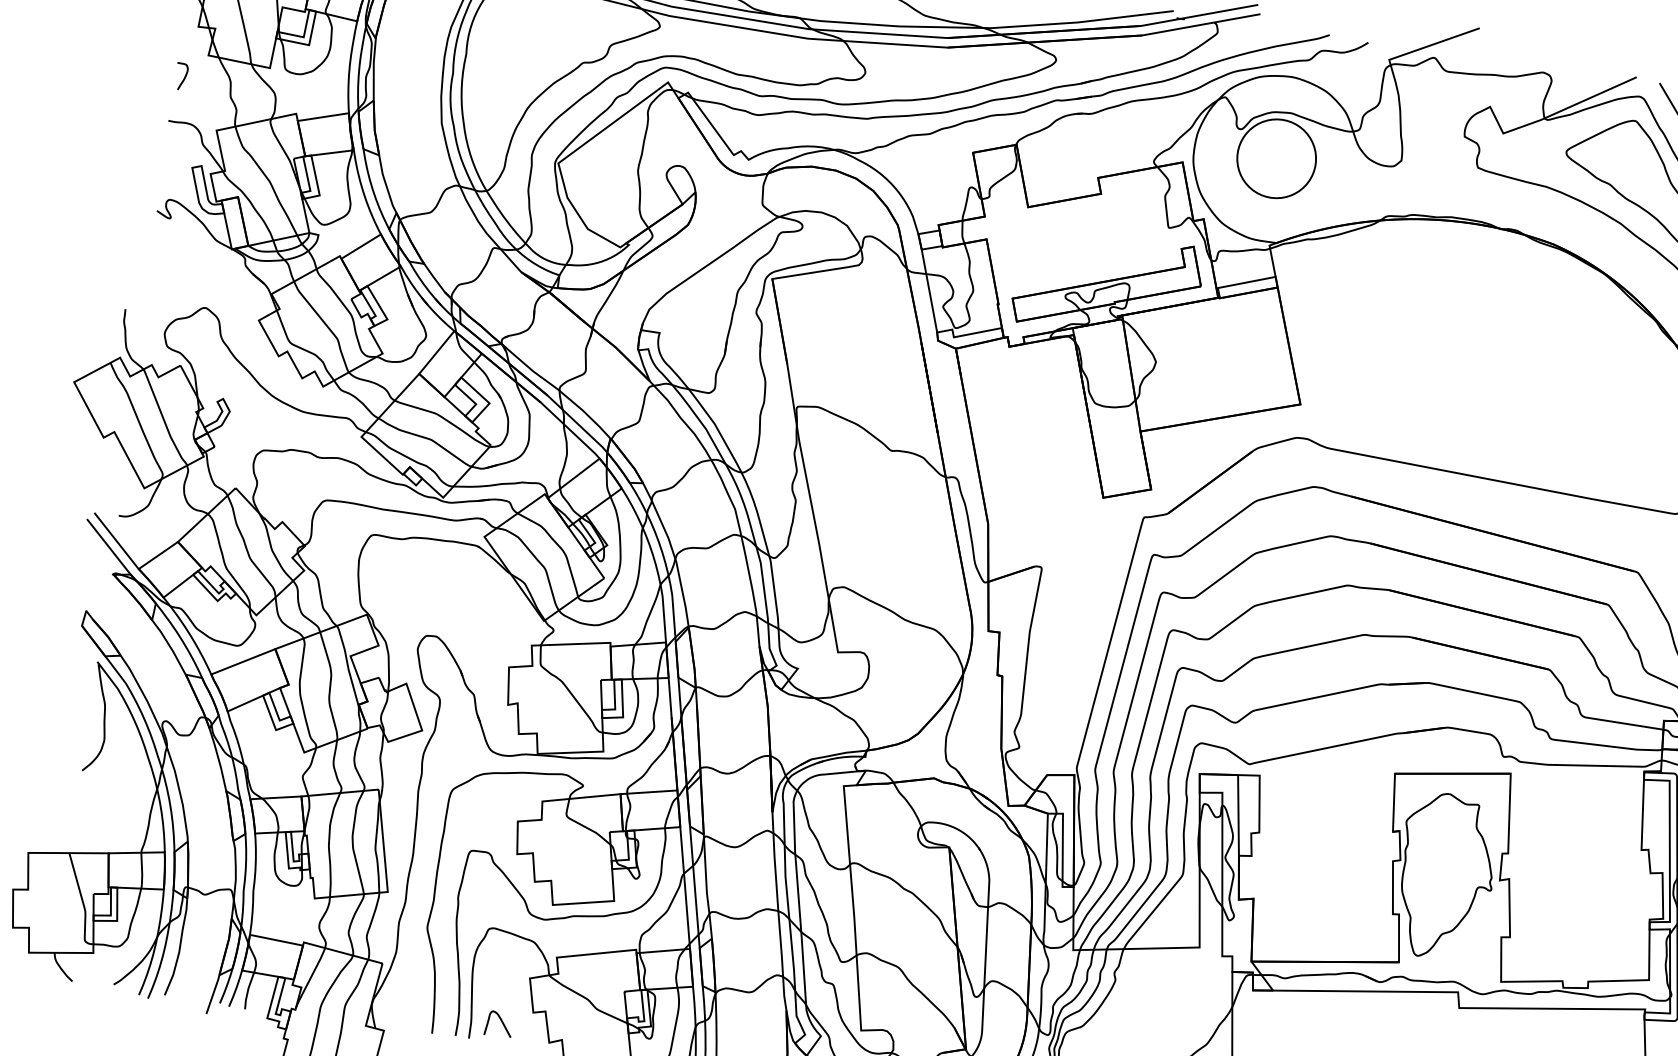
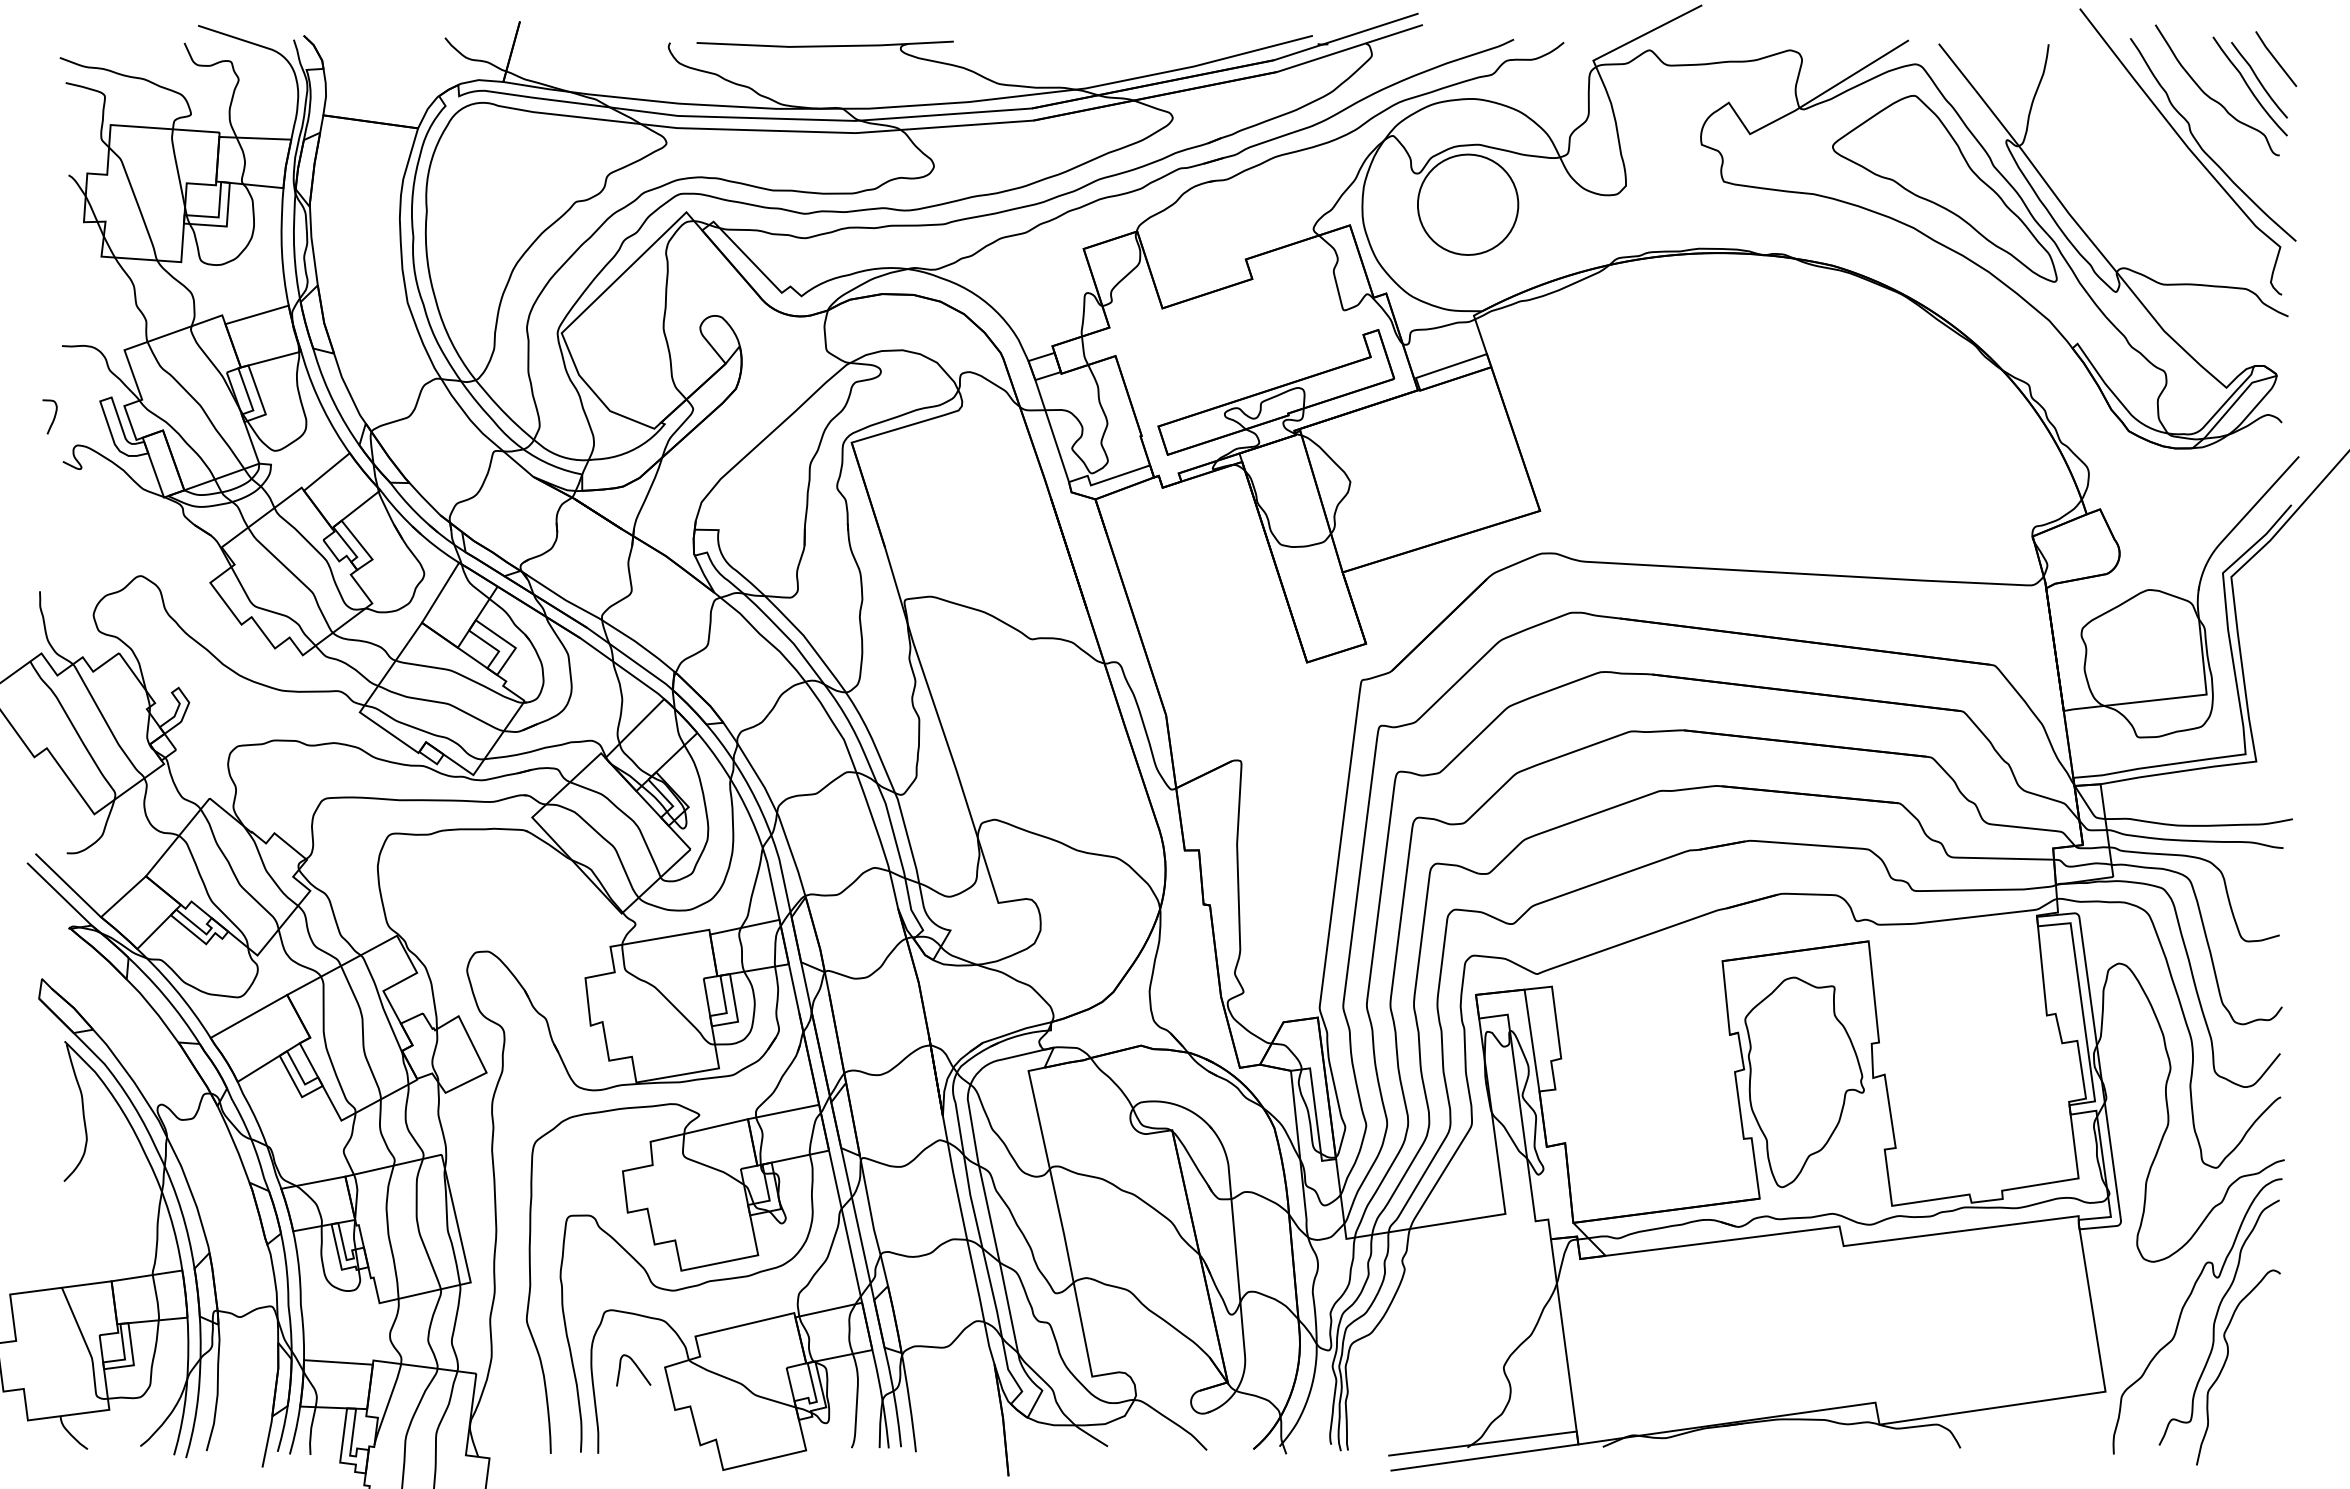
curve: (184, 77) -> (53, 417), moved
curve: (501, 1022) -> (636, 1367), moved

